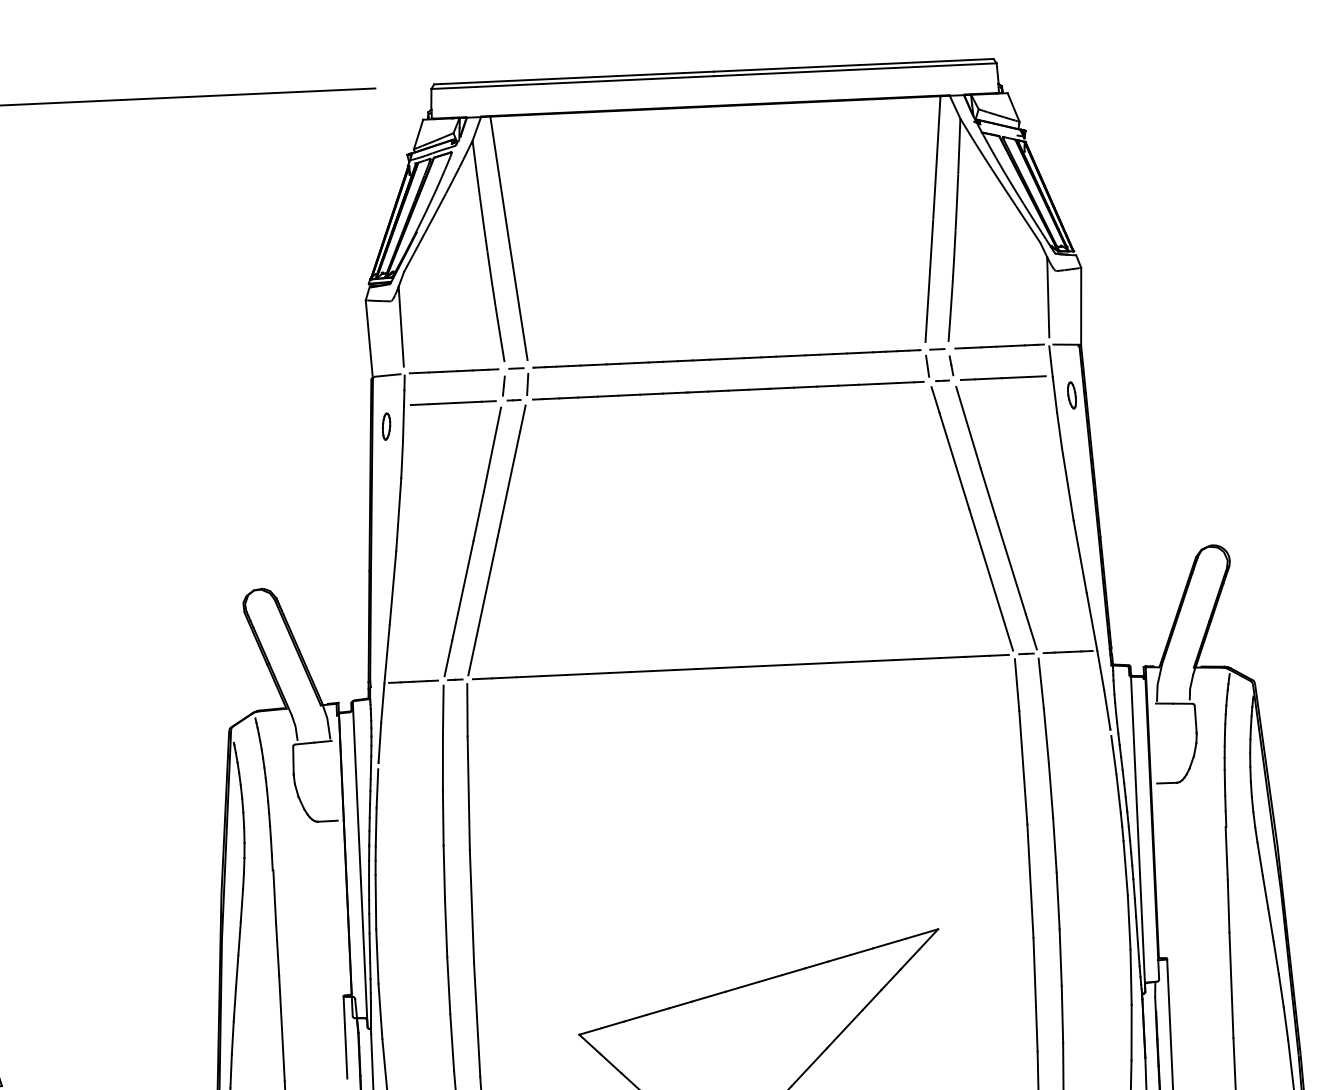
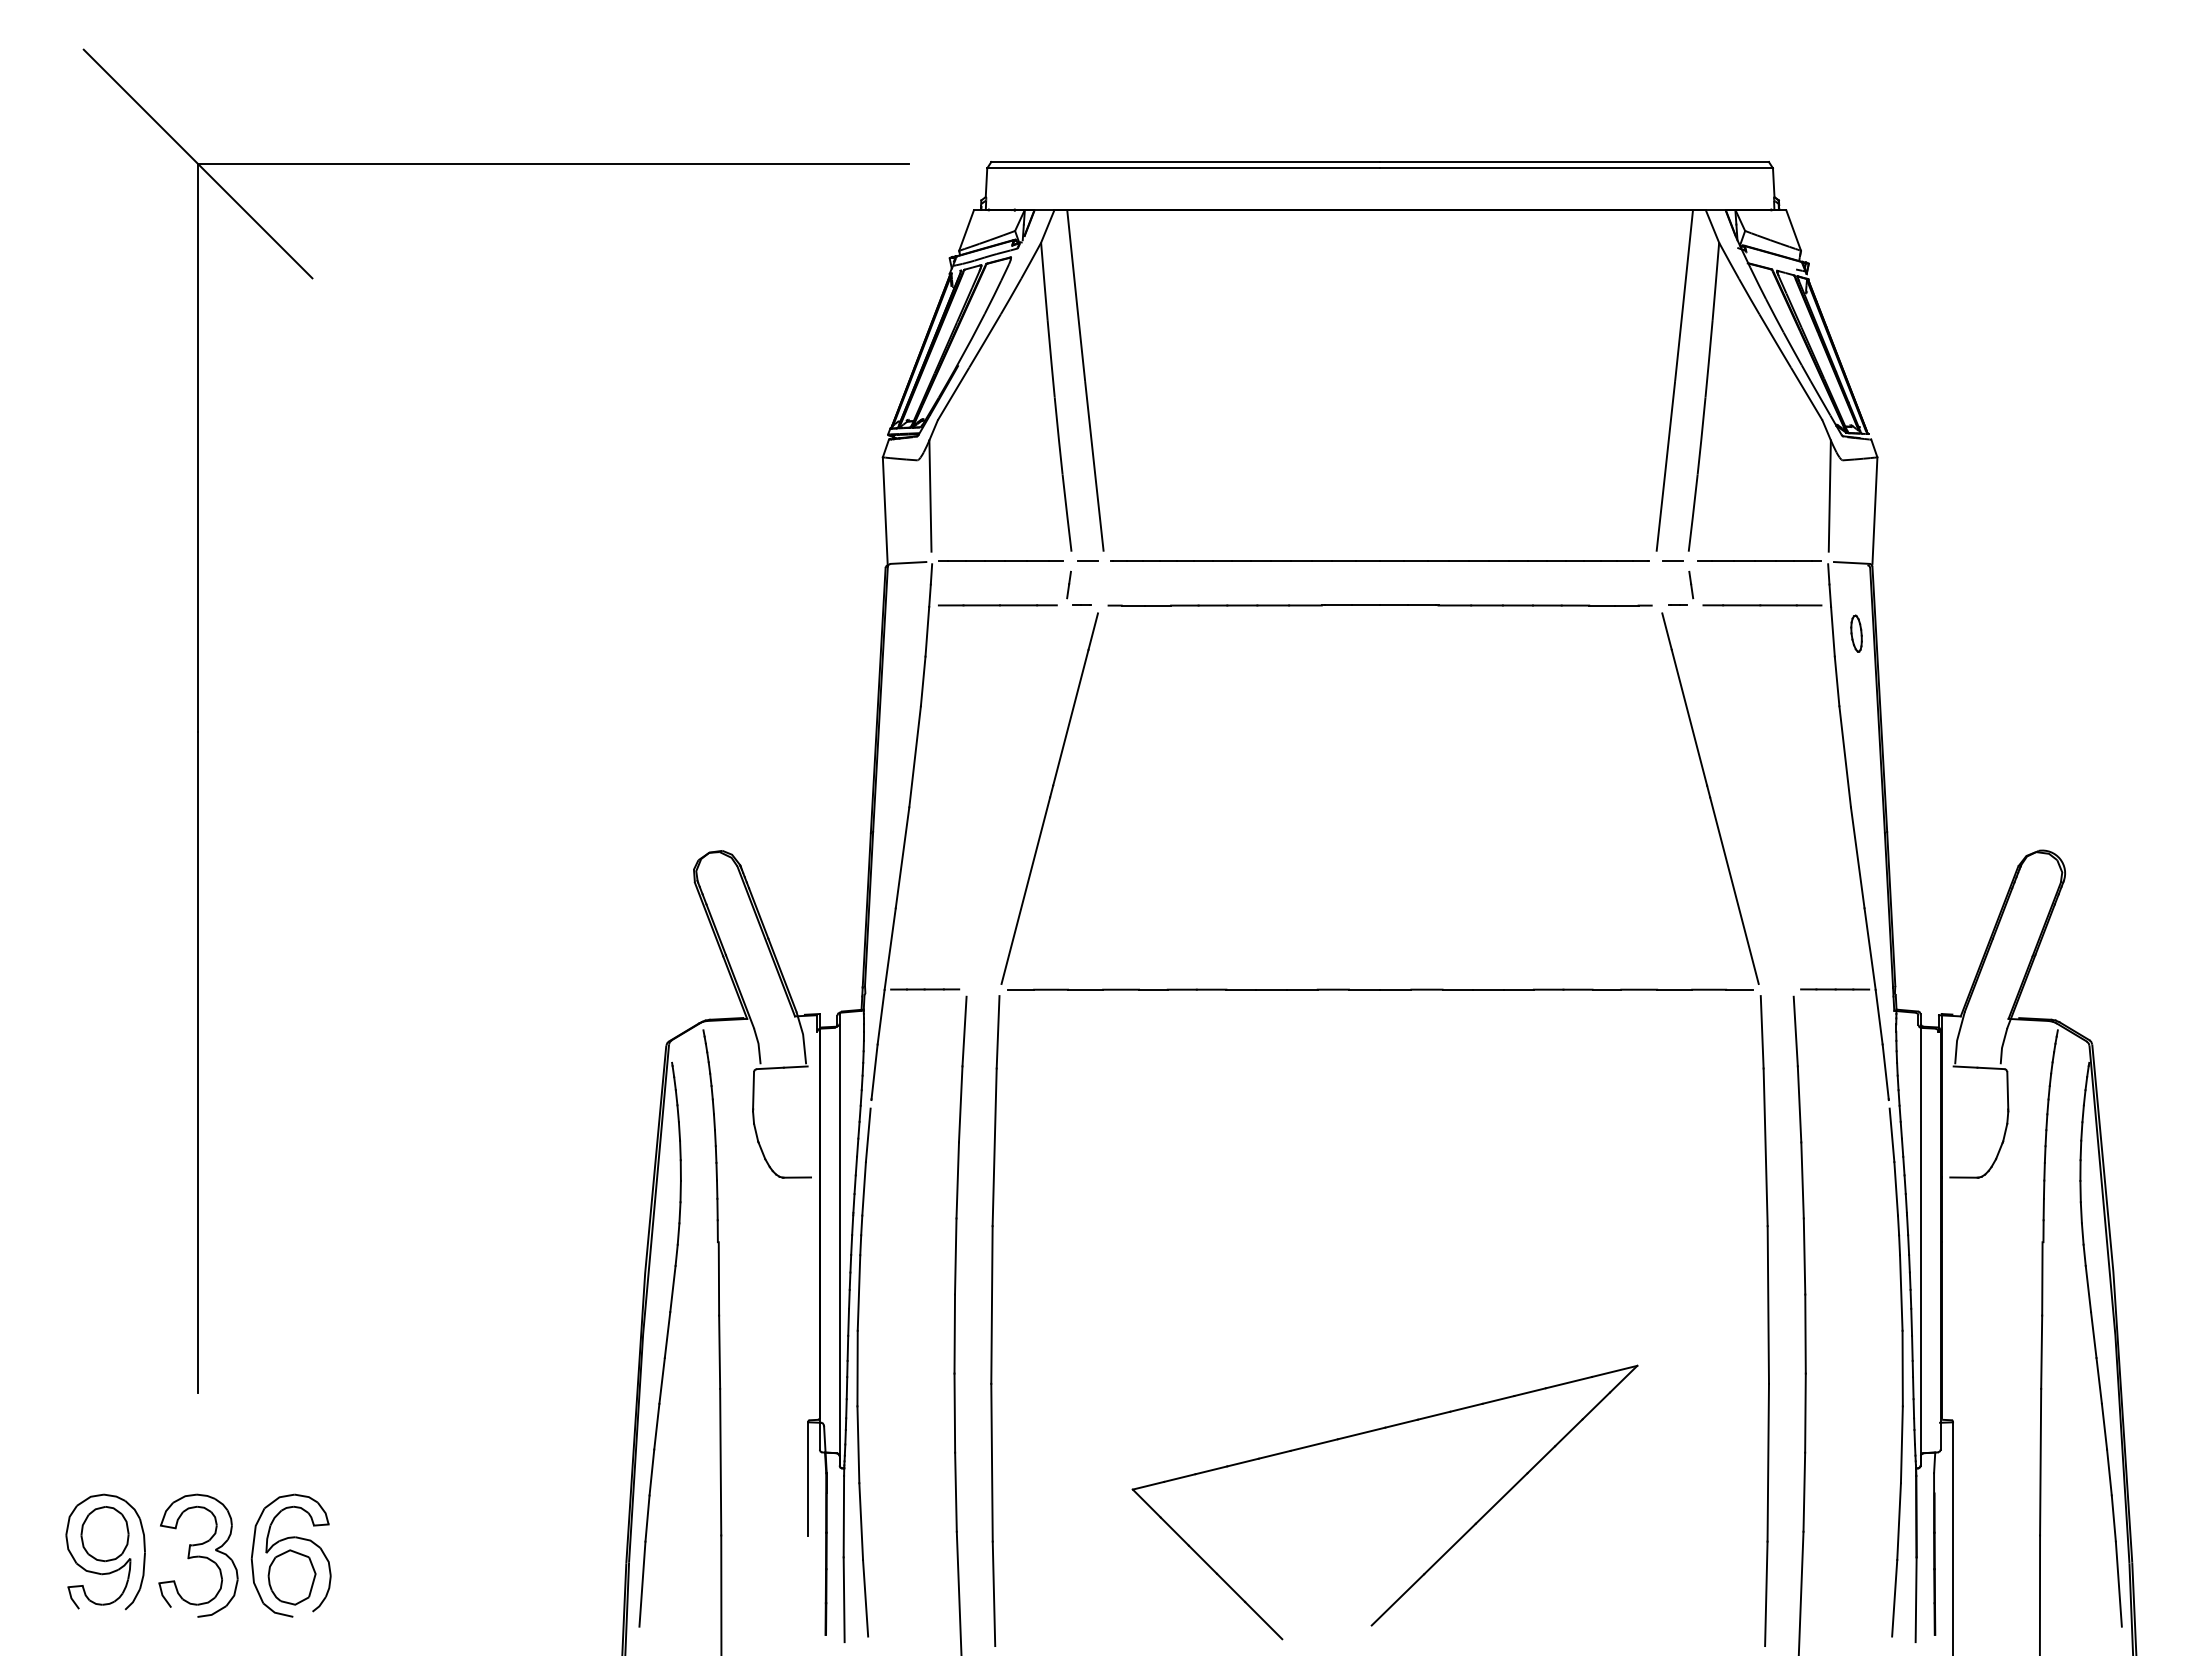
line: (927, 365) -> (1657, 583), removed
line: (527, 383) -> (1101, 583), removed
part: (386, 426) -> (903, 633), removed
part: (996, 519) -> (1743, 801), removed
part: (472, 543) -> (1015, 801), removed

